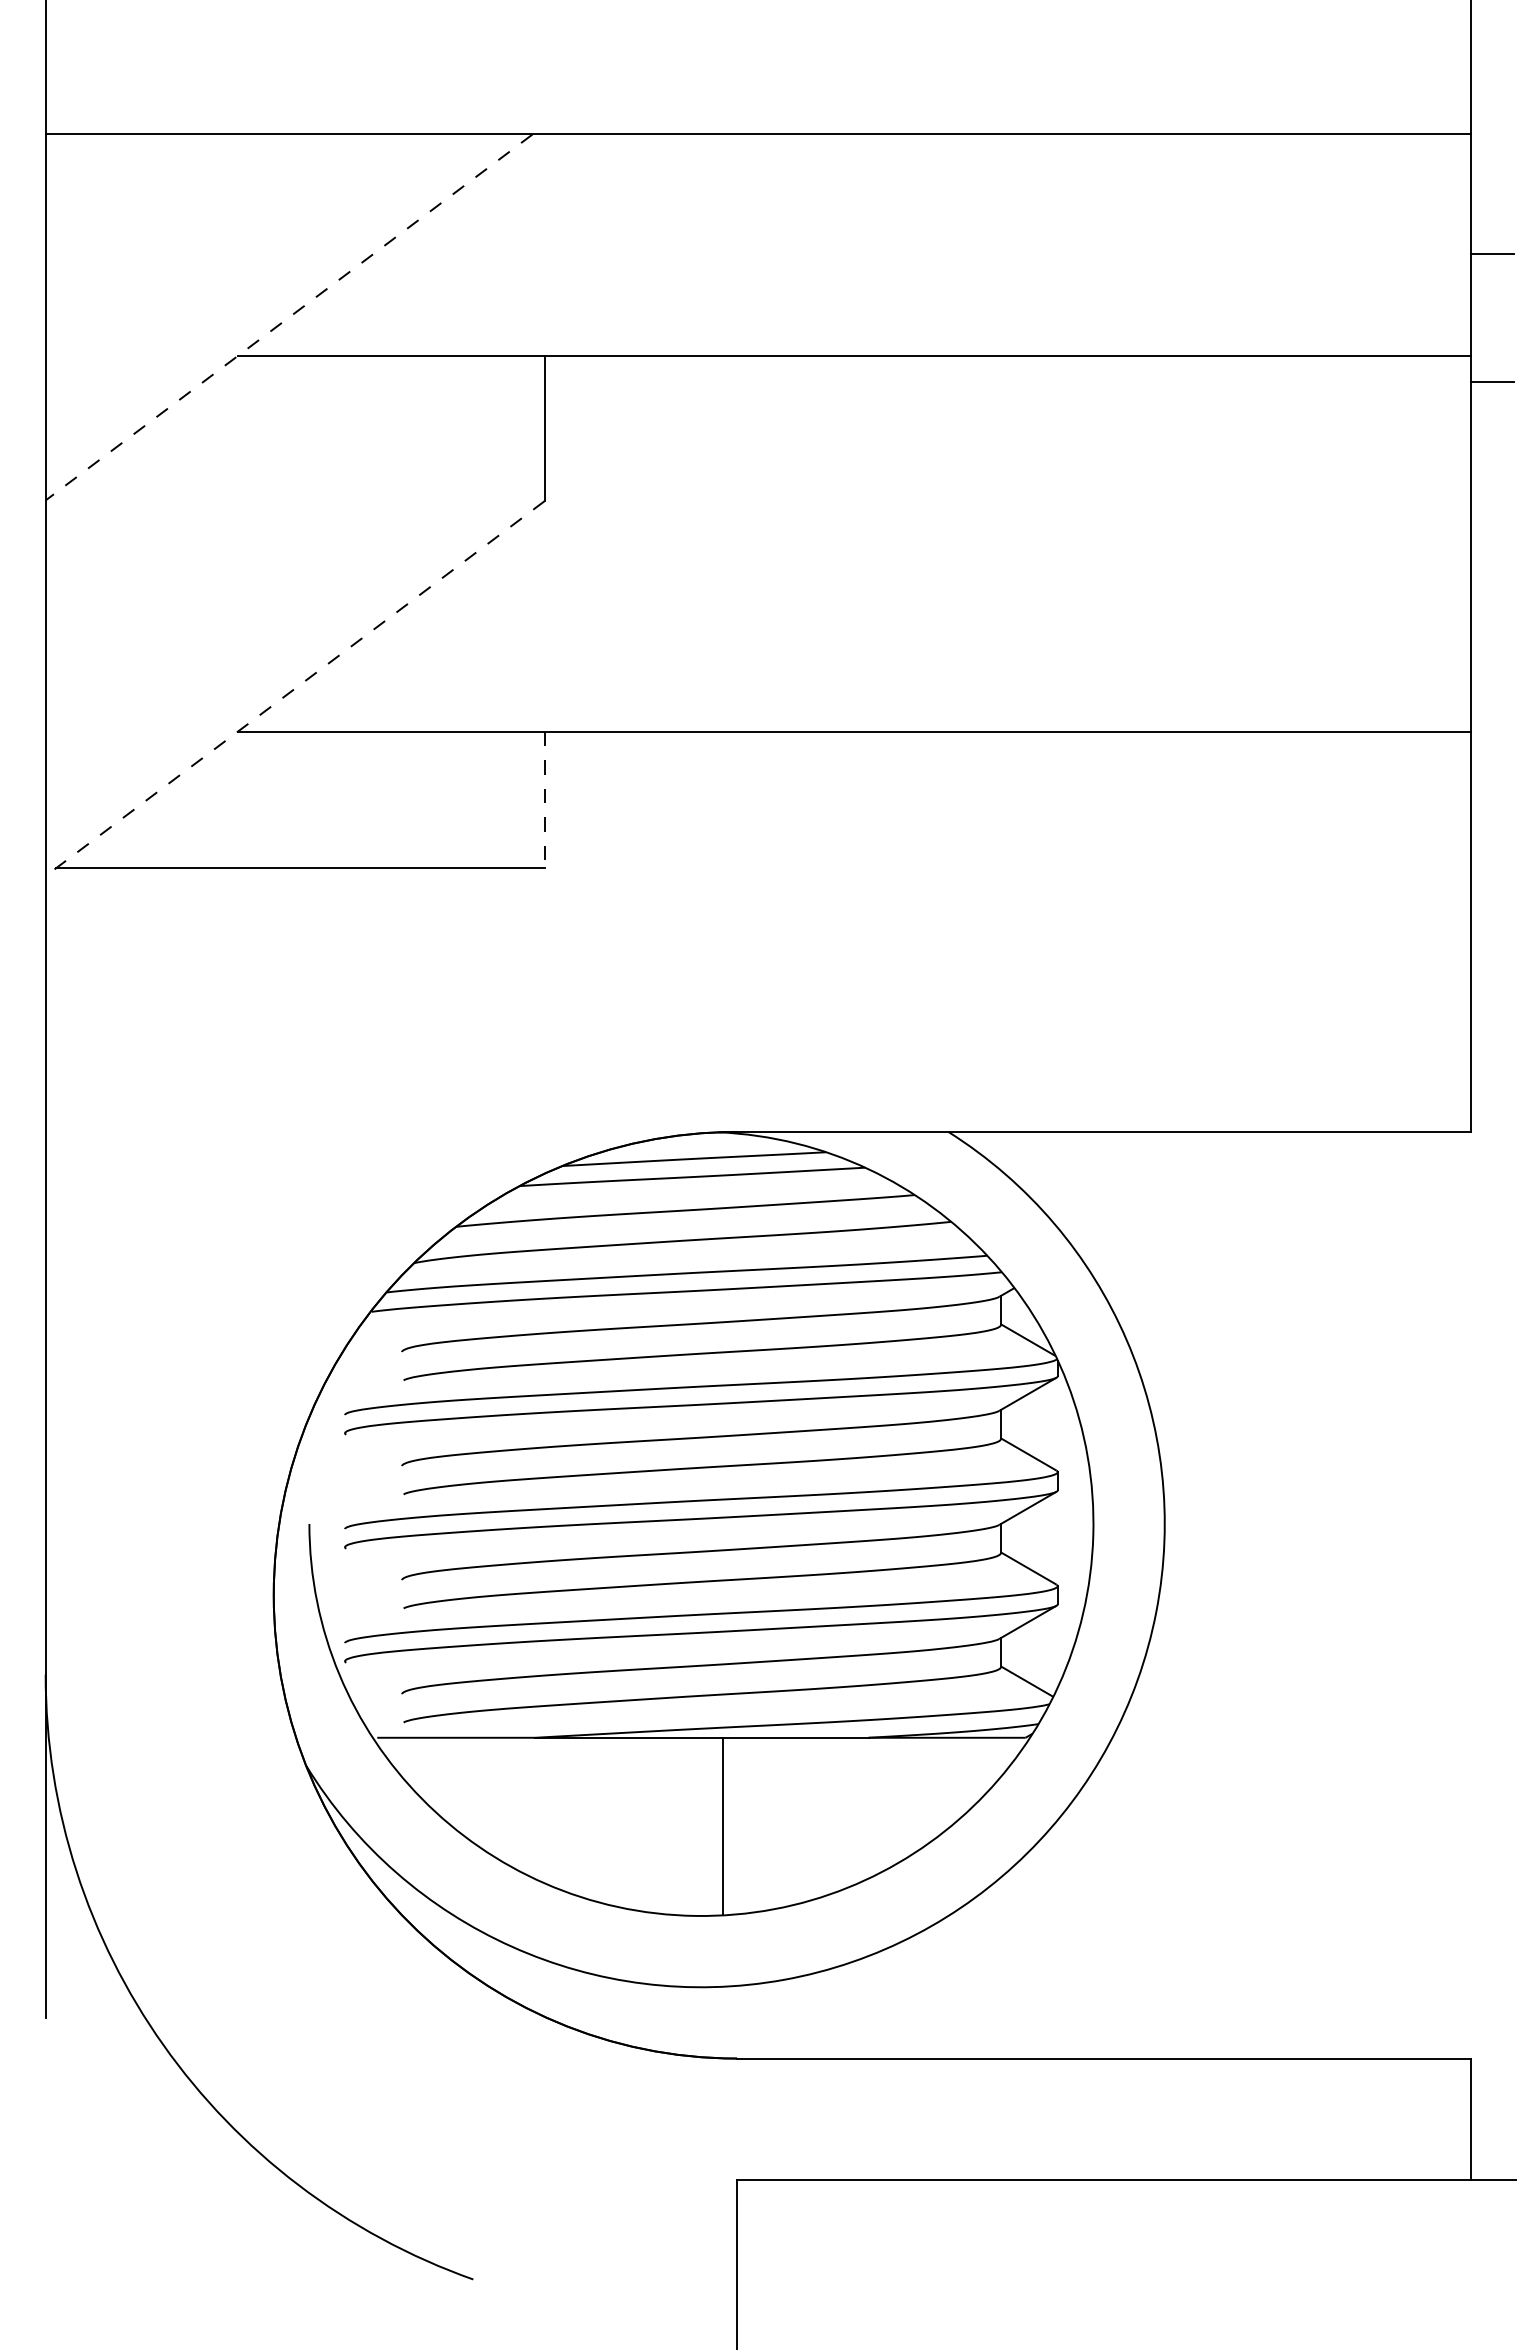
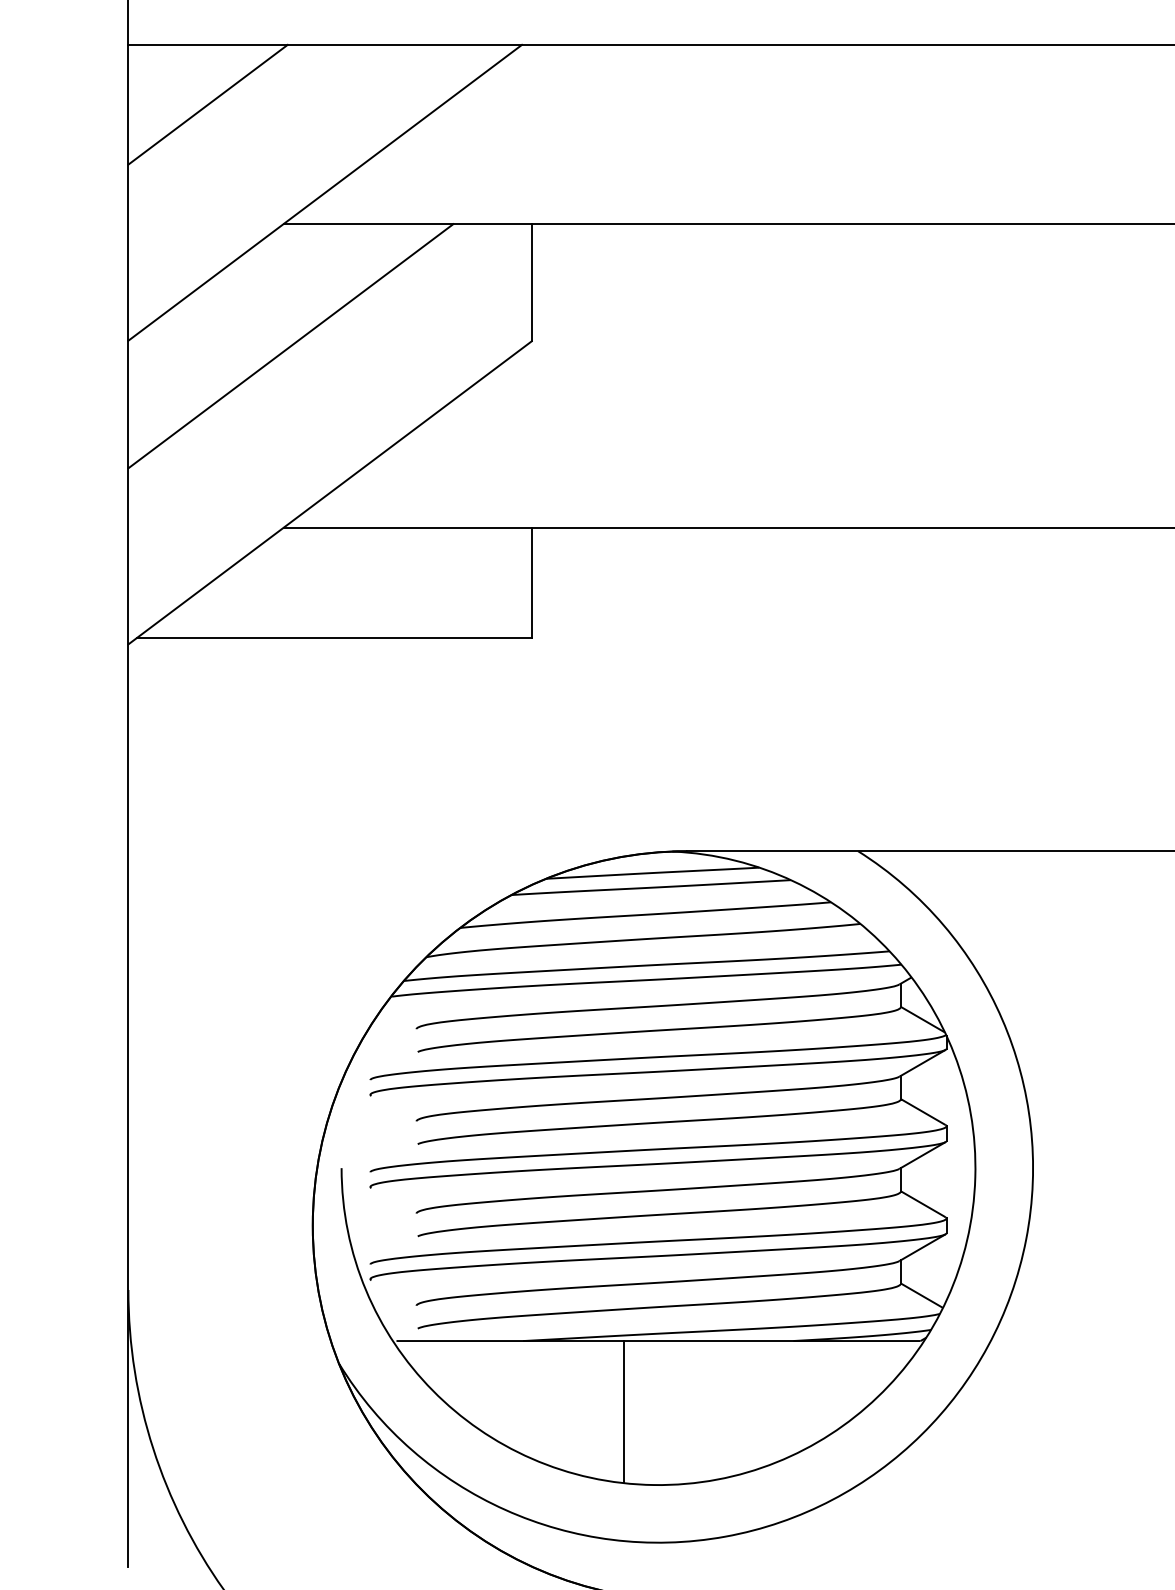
line: (143, 208) -> (207, 104), added
line: (289, 317) -> (325, 192), dashed -> solid
line: (246, 507) -> (290, 346), added
line: (294, 688) -> (329, 492), dashed -> solid
line: (544, 800) -> (531, 583), dashed -> solid
line: (722, 1825) -> (623, 1411), moved

